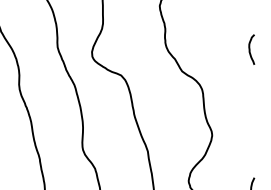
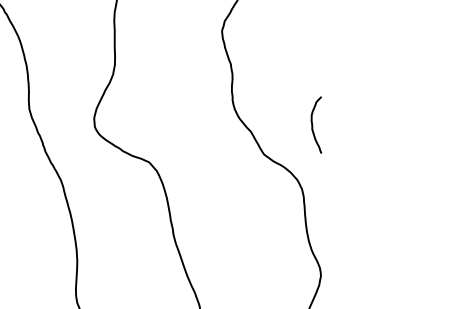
curve: (250, 49) -> (313, 124), moved

